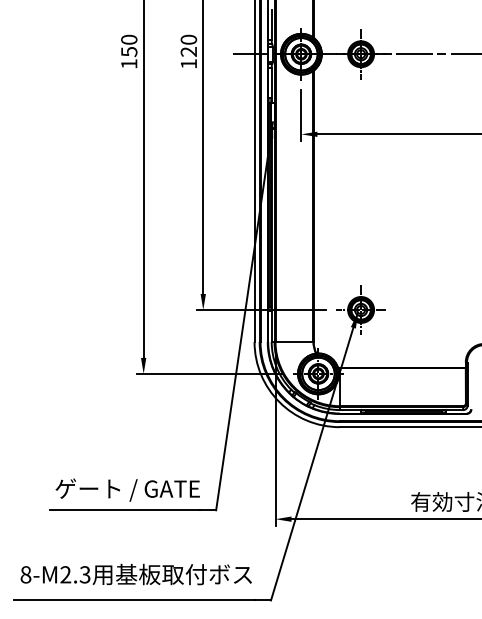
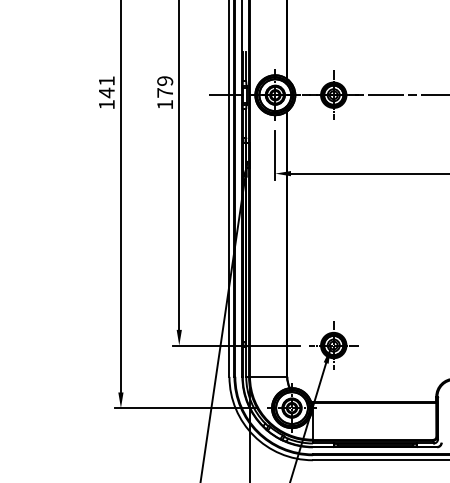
text: (129, 45) -> (107, 86), 150 -> 141
text: (188, 45) -> (164, 86), 120 -> 179

